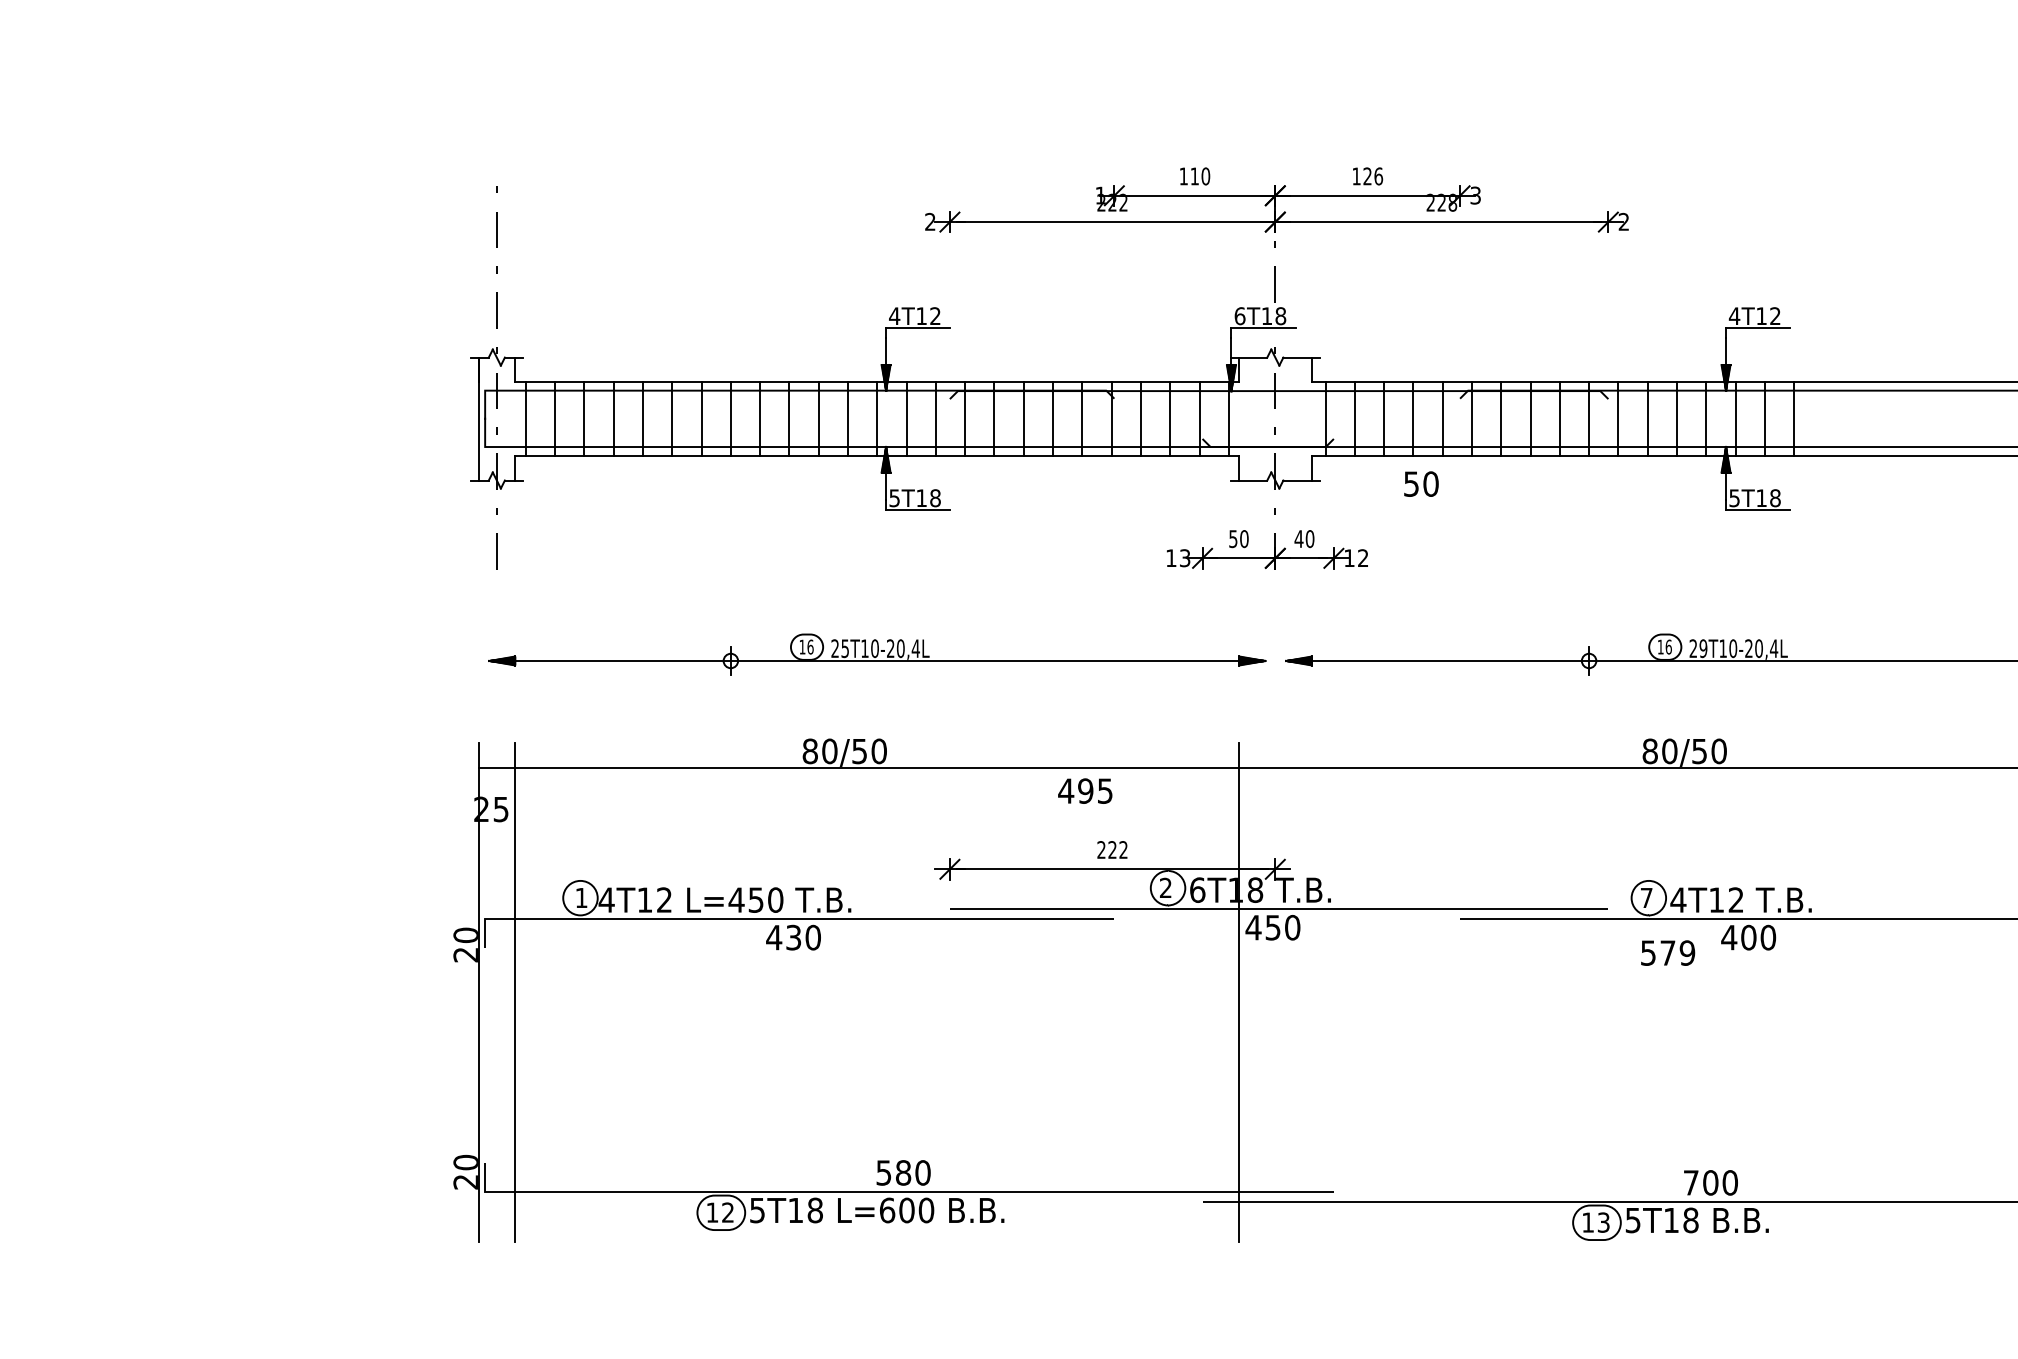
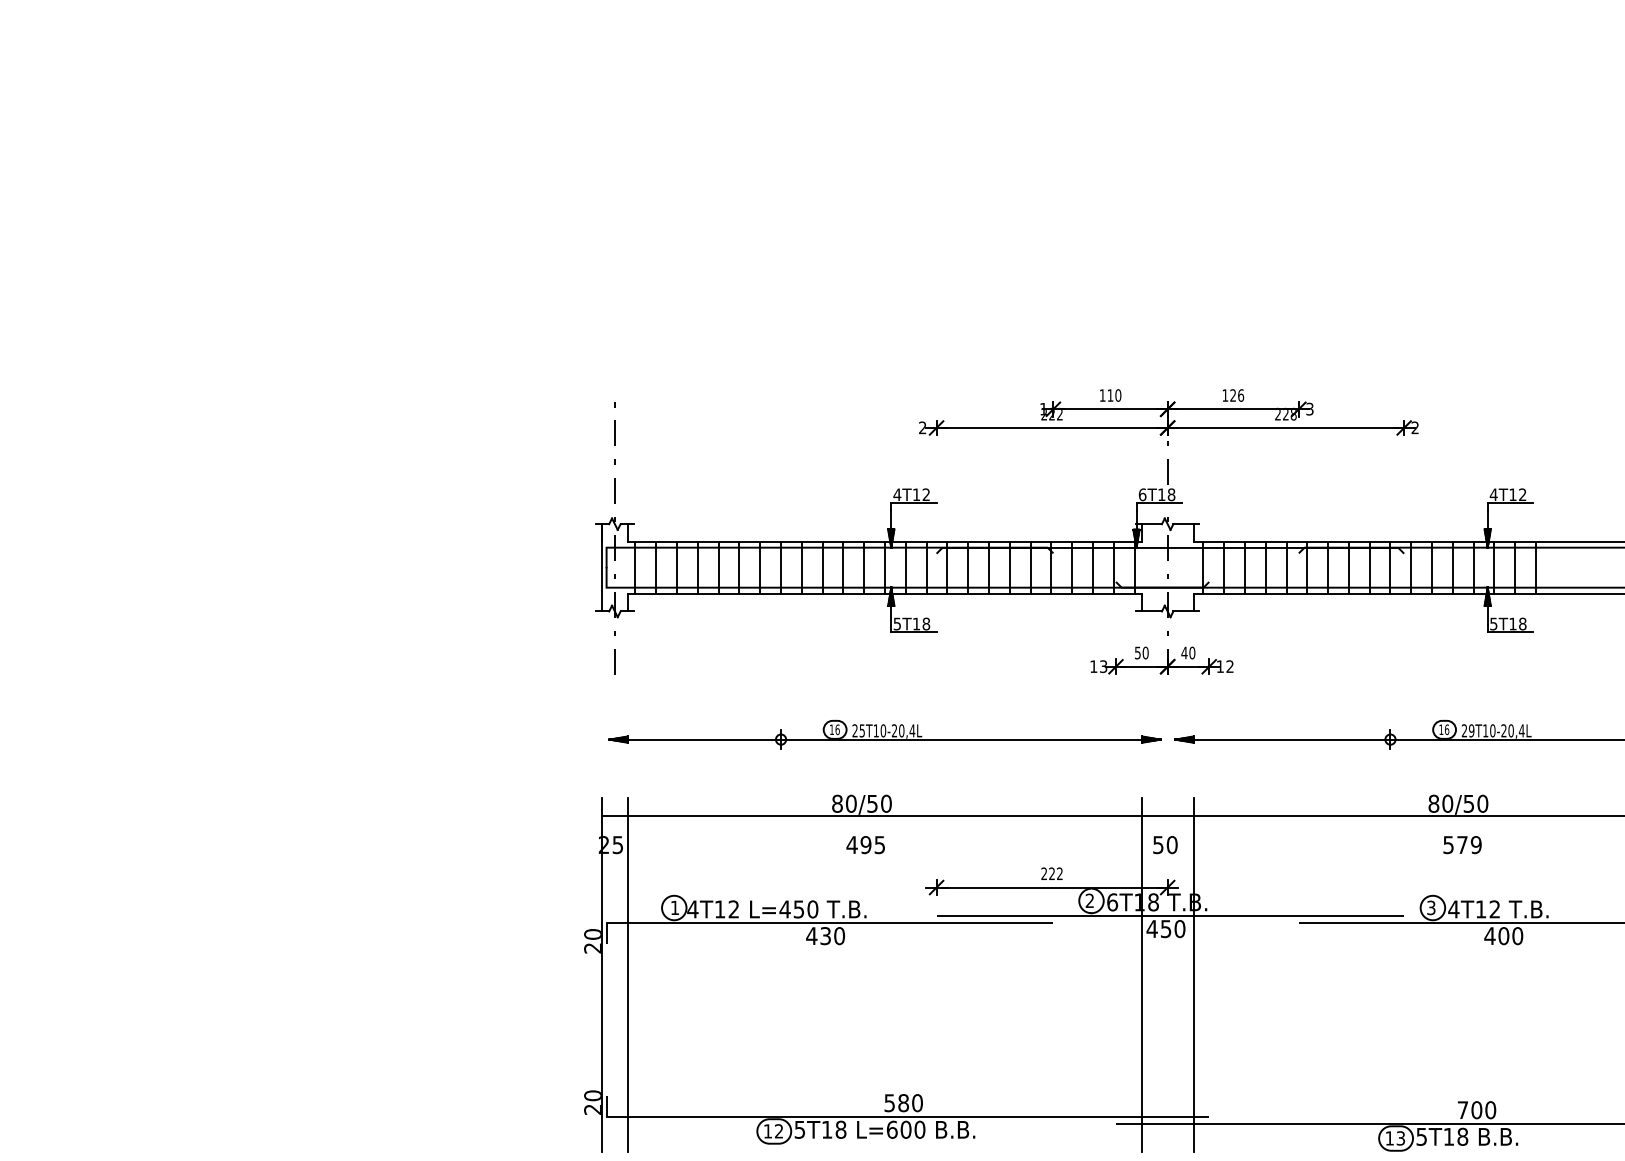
text: (1421, 484) -> (1165, 845), moved
text: (1084, 791) -> (865, 845), moved
text: (1646, 897) -> (1431, 907), 7 -> 3
text: (1667, 953) -> (1462, 845), moved
line: (1311, 993) -> (1193, 975), added

